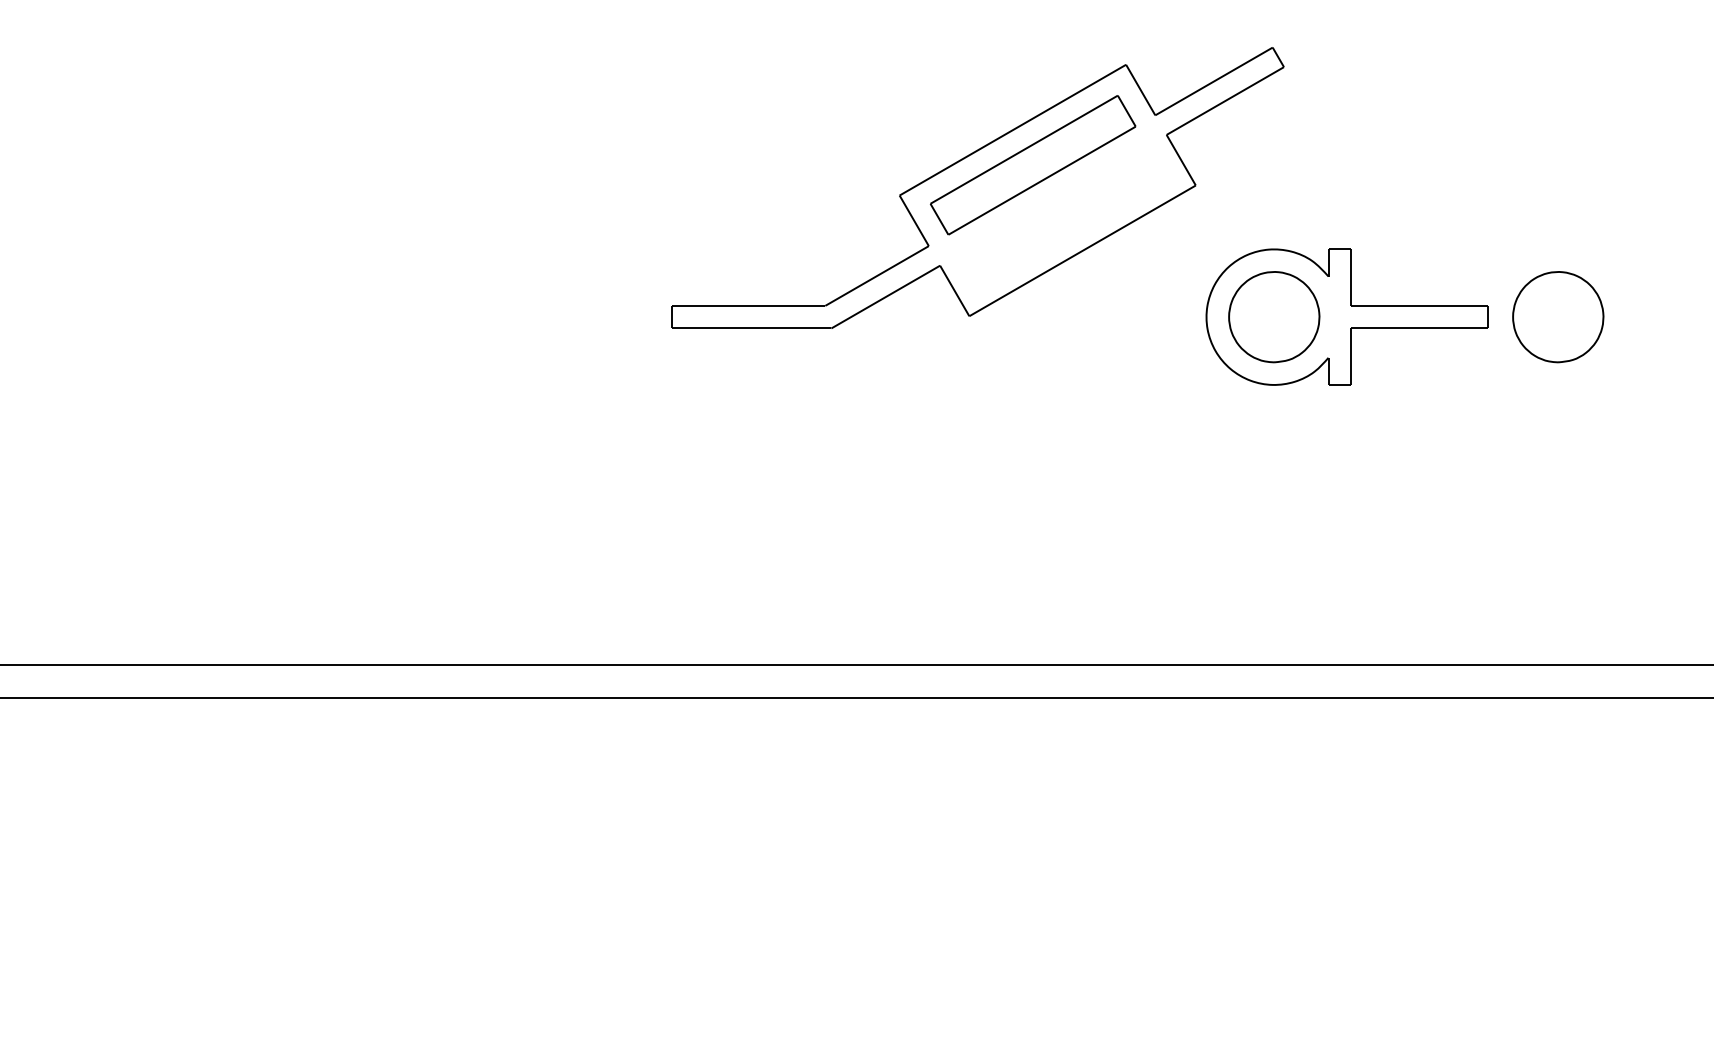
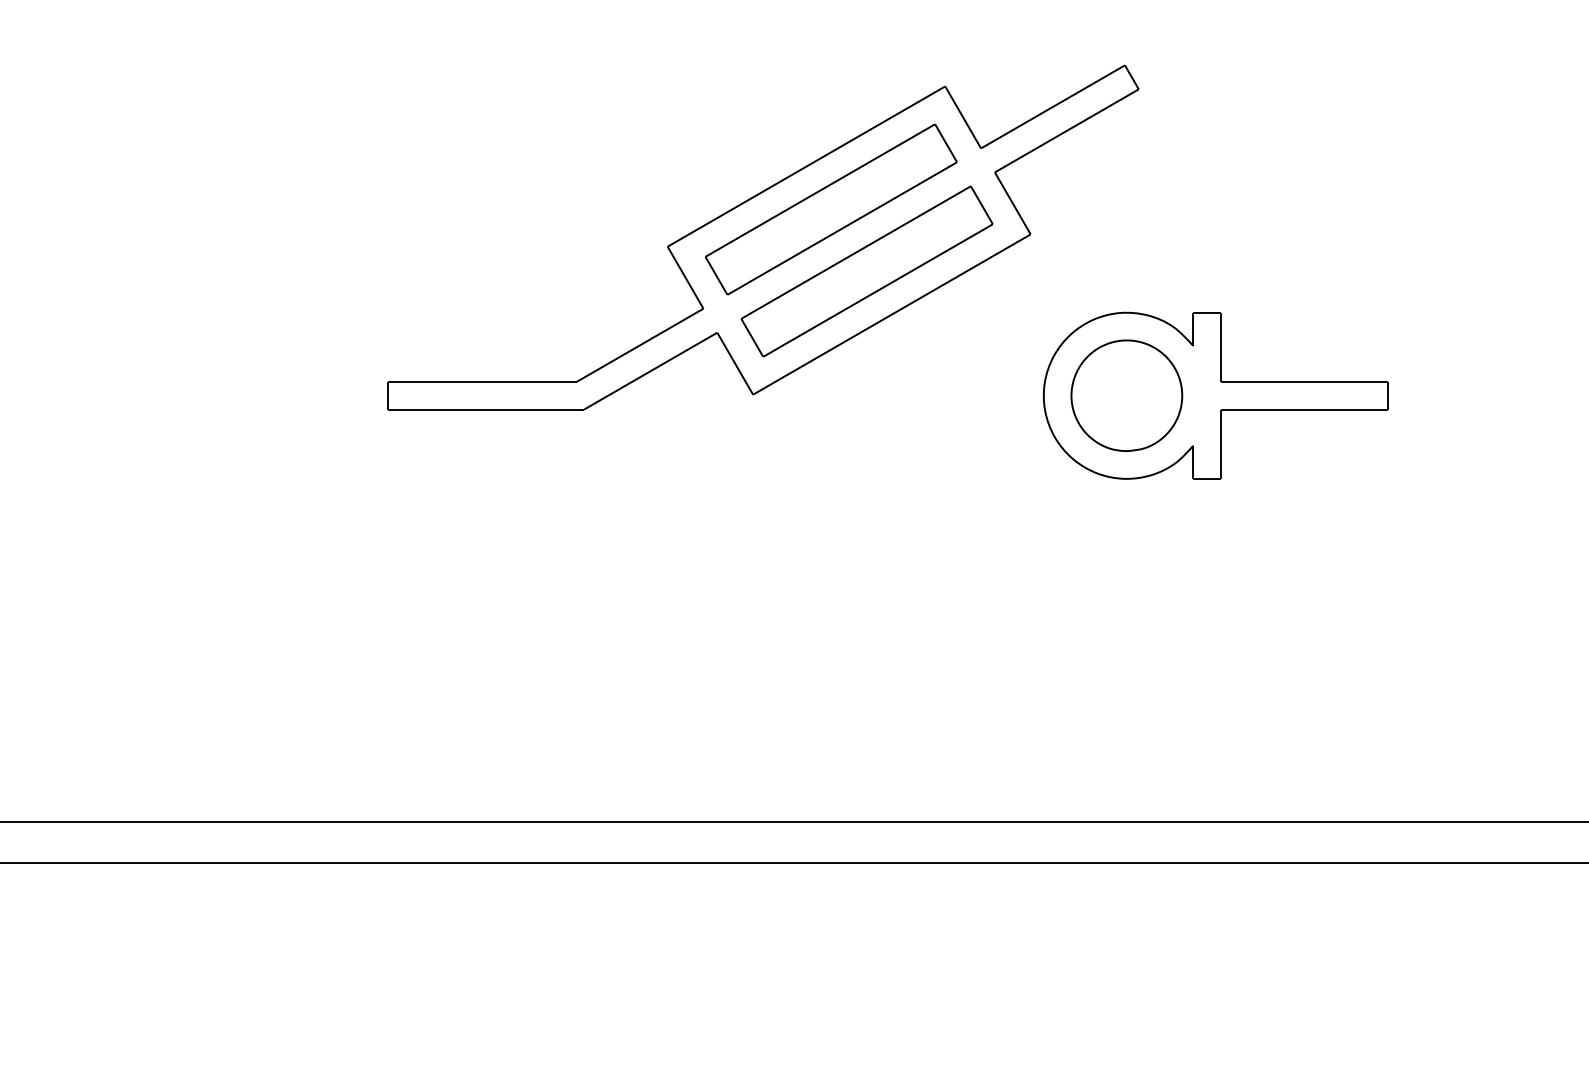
part: (1062, 215) -> (867, 271), added
part: (1558, 317) -> (1475, 396), removed

